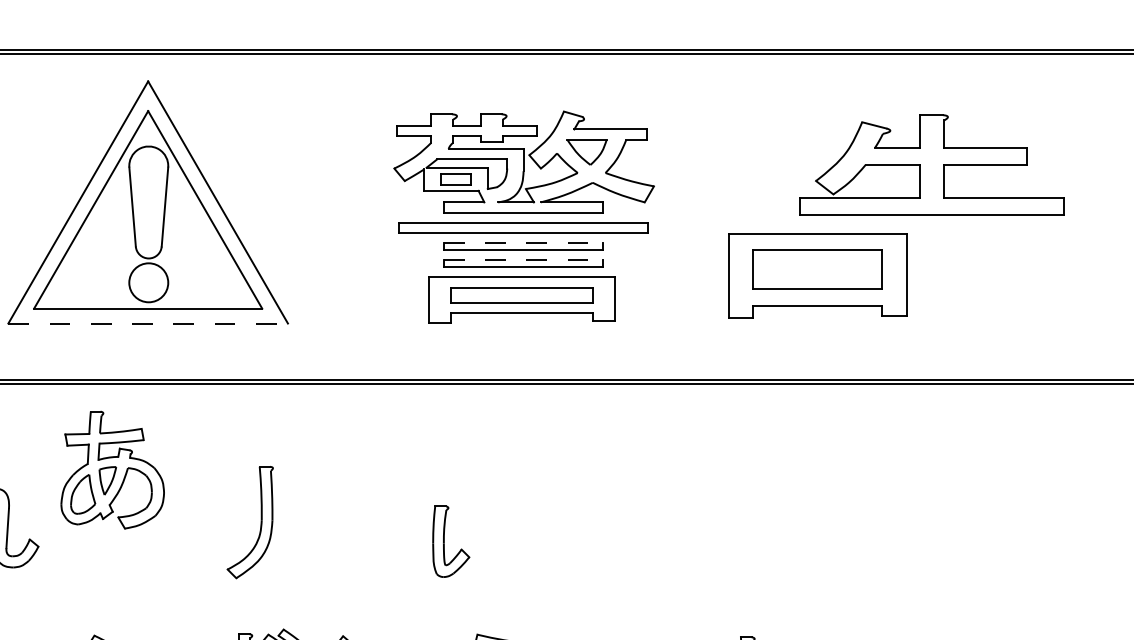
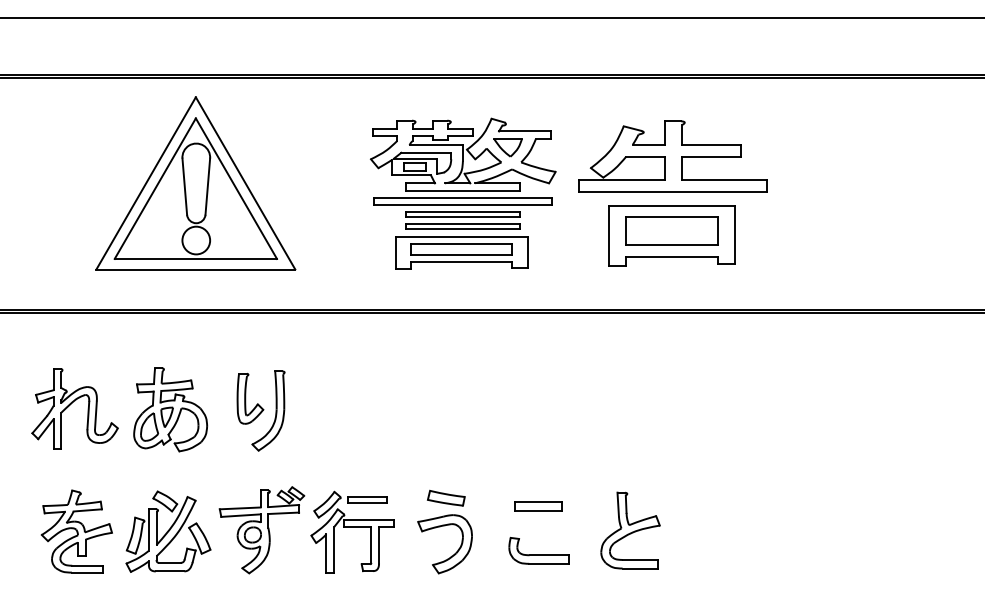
part: (930, 164) -> (672, 156), moved
line: (523, 243) -> (462, 212), dashed -> solid
line: (523, 260) -> (462, 224), dashed -> solid
line: (149, 323) -> (196, 269), dashed -> solid
part: (112, 469) -> (170, 409), moved
part: (451, 541) -> (250, 398), moved

